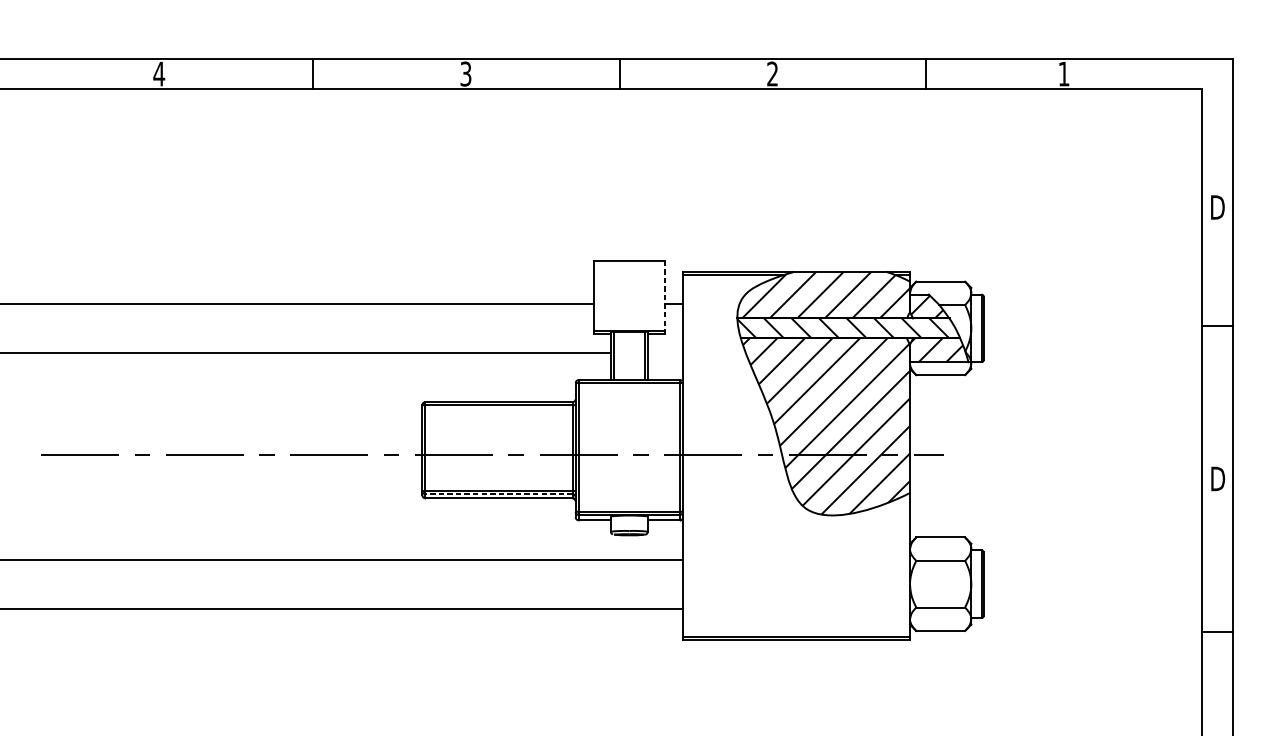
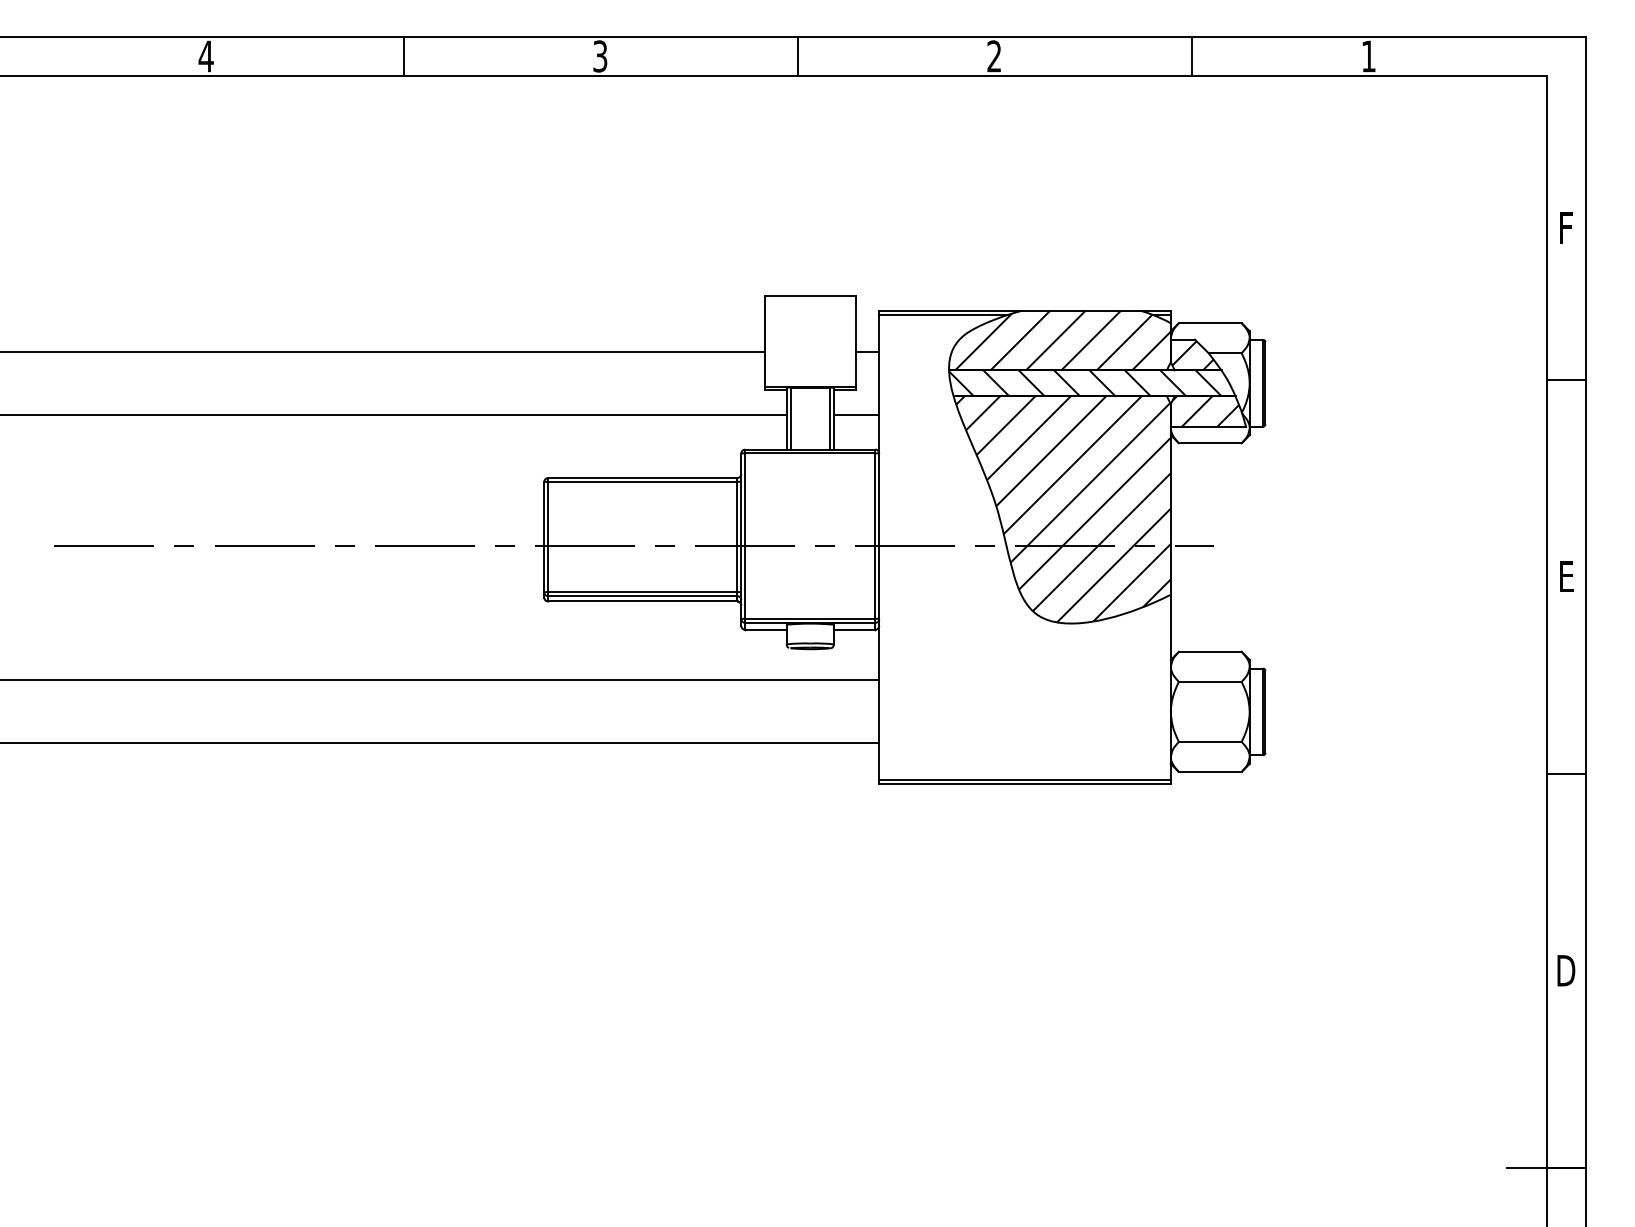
text: (1217, 207) -> (1566, 227), D -> F
line: (664, 295) -> (855, 341), dashed -> solid
line: (665, 352) -> (856, 414), added
text: (1217, 478) -> (1566, 576), D -> E
line: (498, 494) -> (642, 596), dashed -> solid

